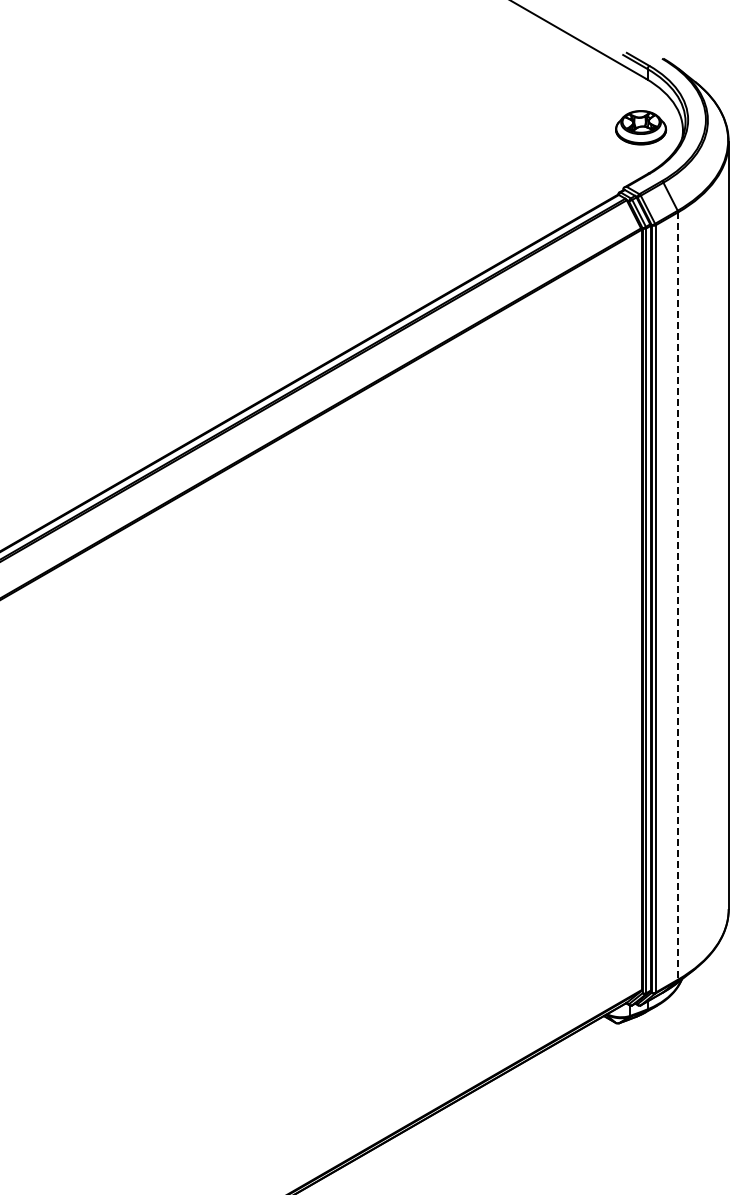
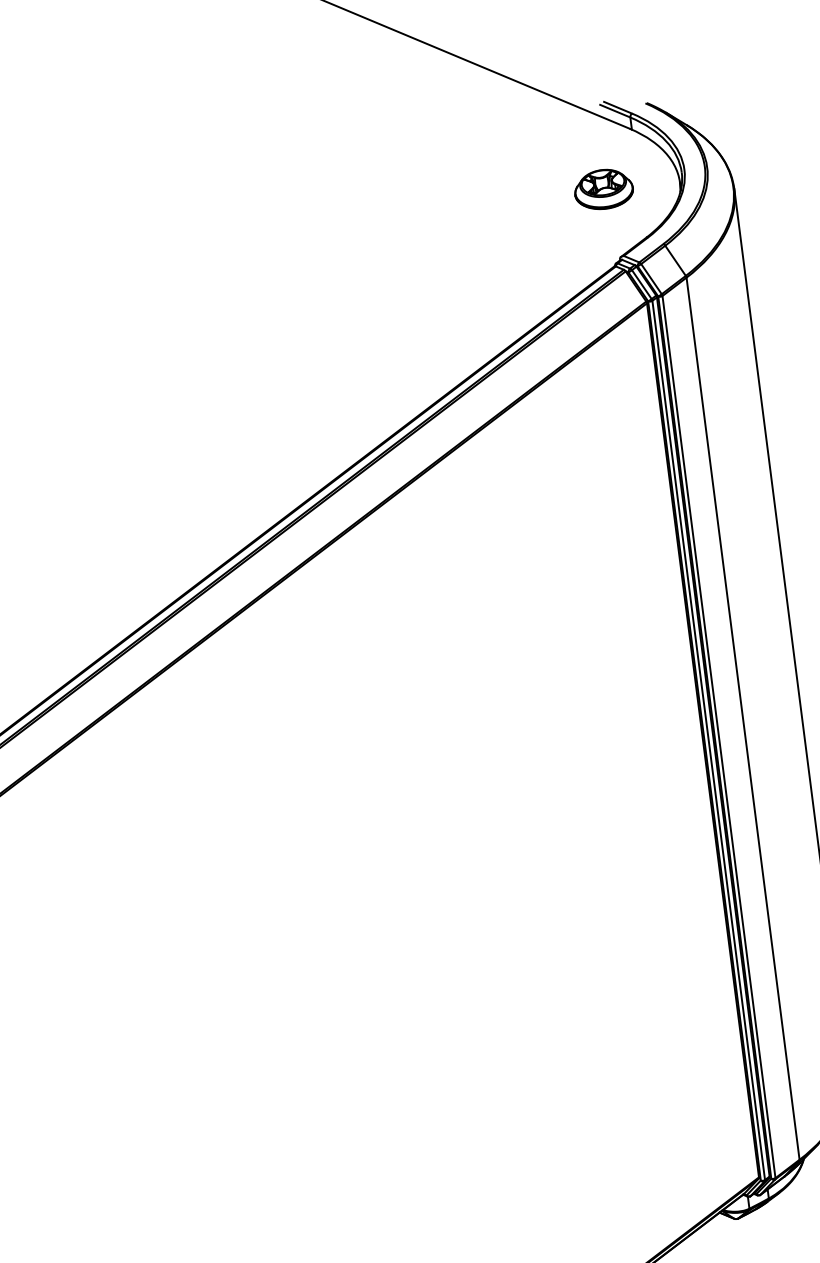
part: (641, 127) -> (604, 189), moved
line: (678, 595) -> (743, 718), dashed -> solid

